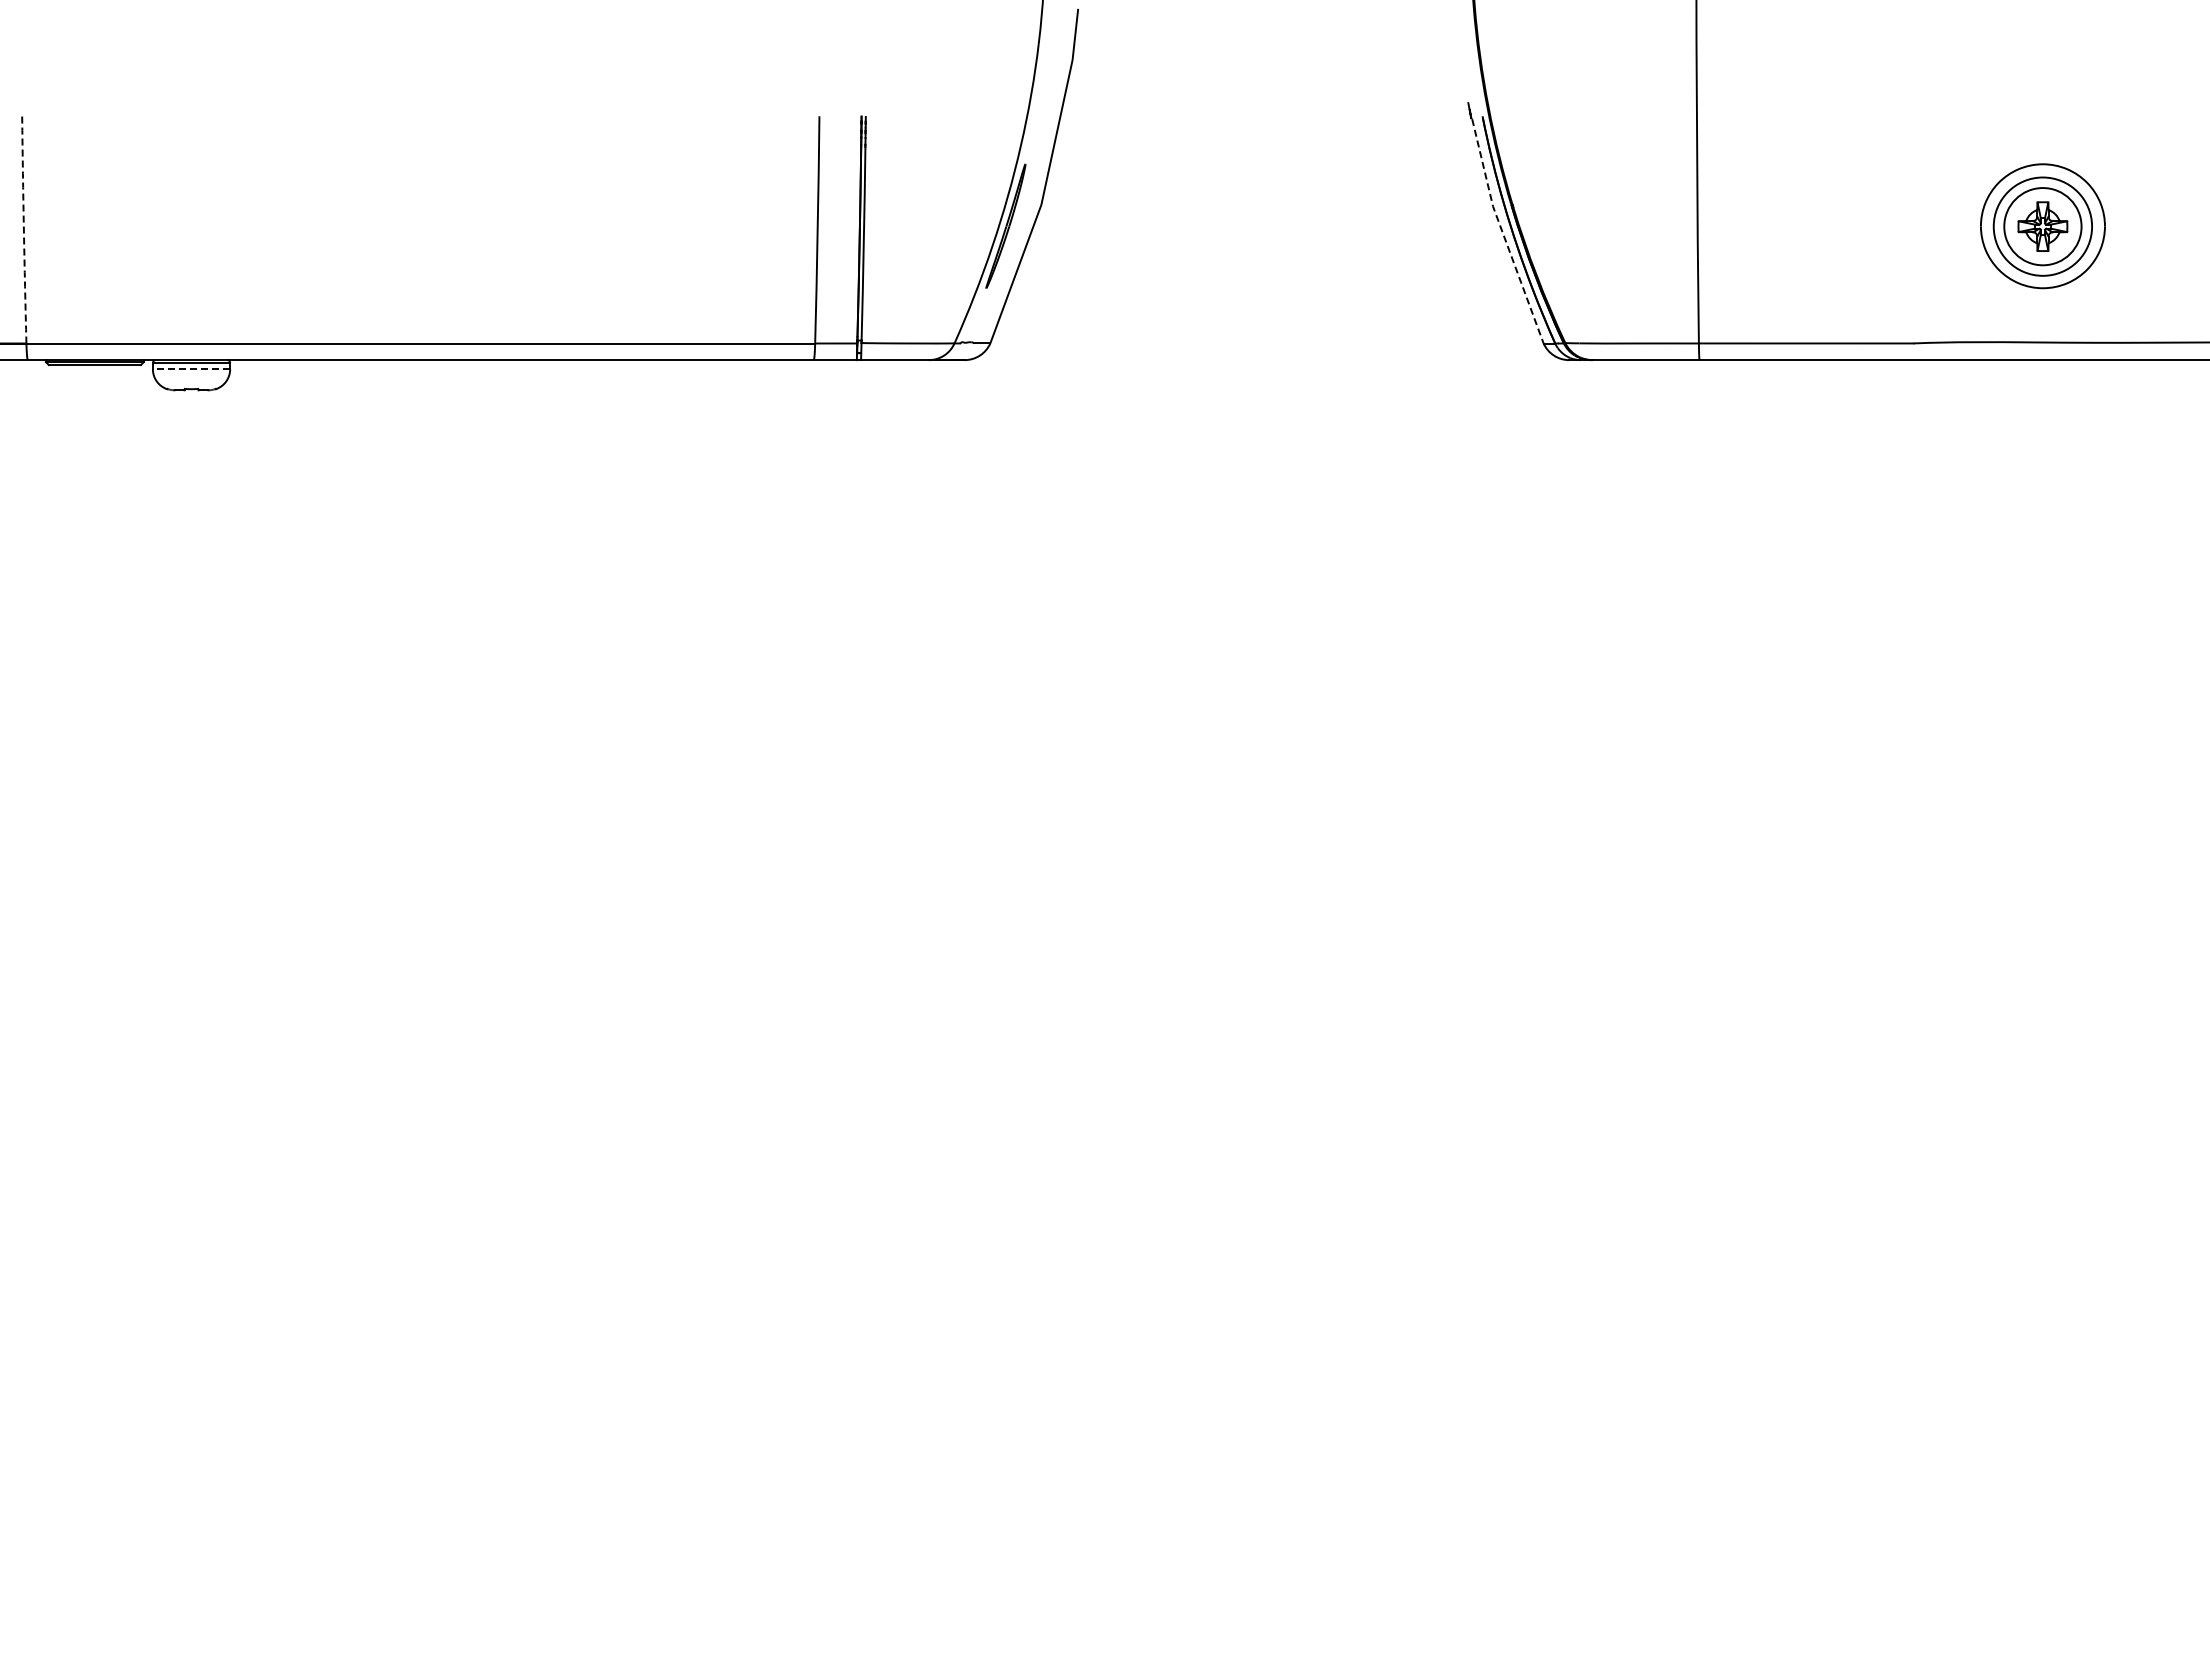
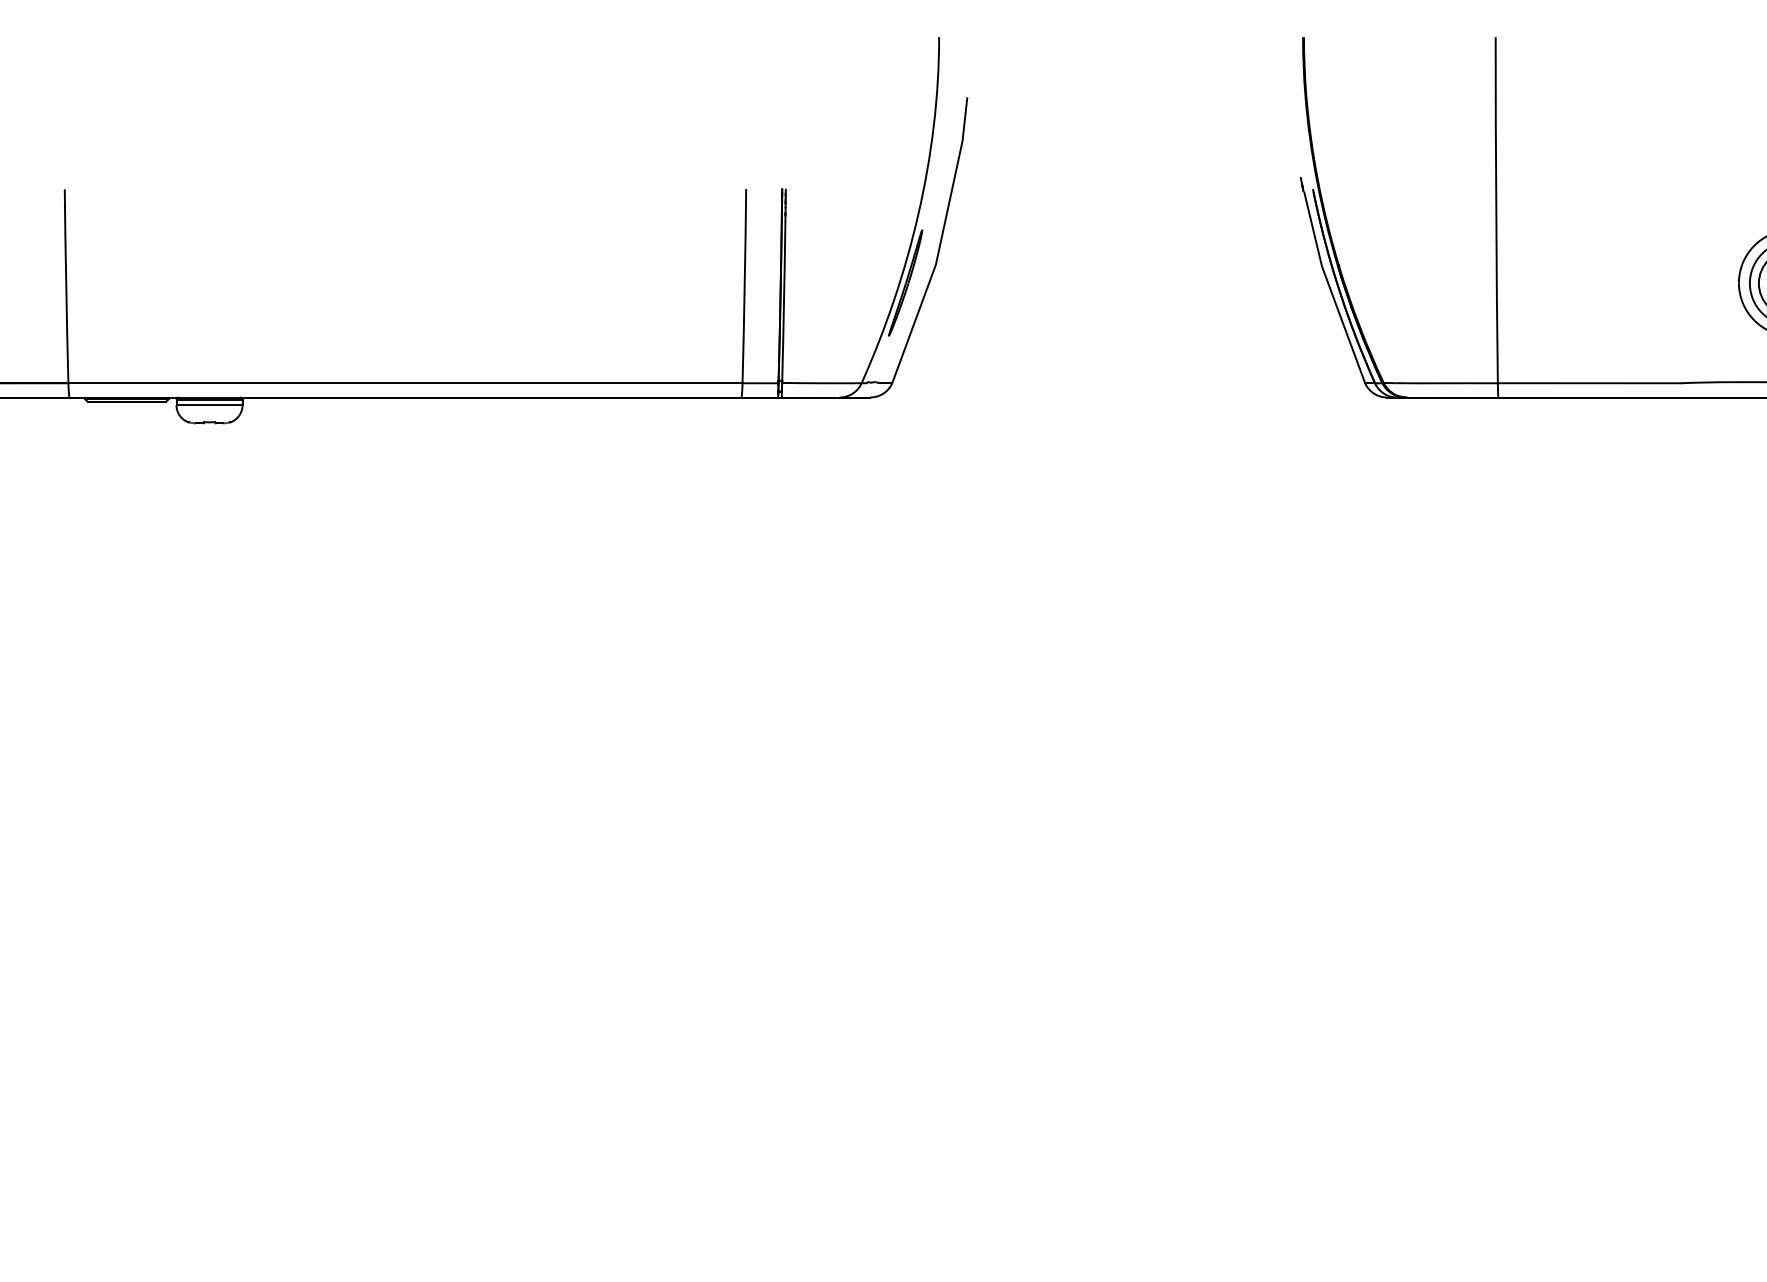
arc: (23, 230) -> (65, 286), dashed -> solid
line: (1502, 232) -> (1330, 288), dashed -> solid
line: (191, 369) -> (209, 405), dashed -> solid

